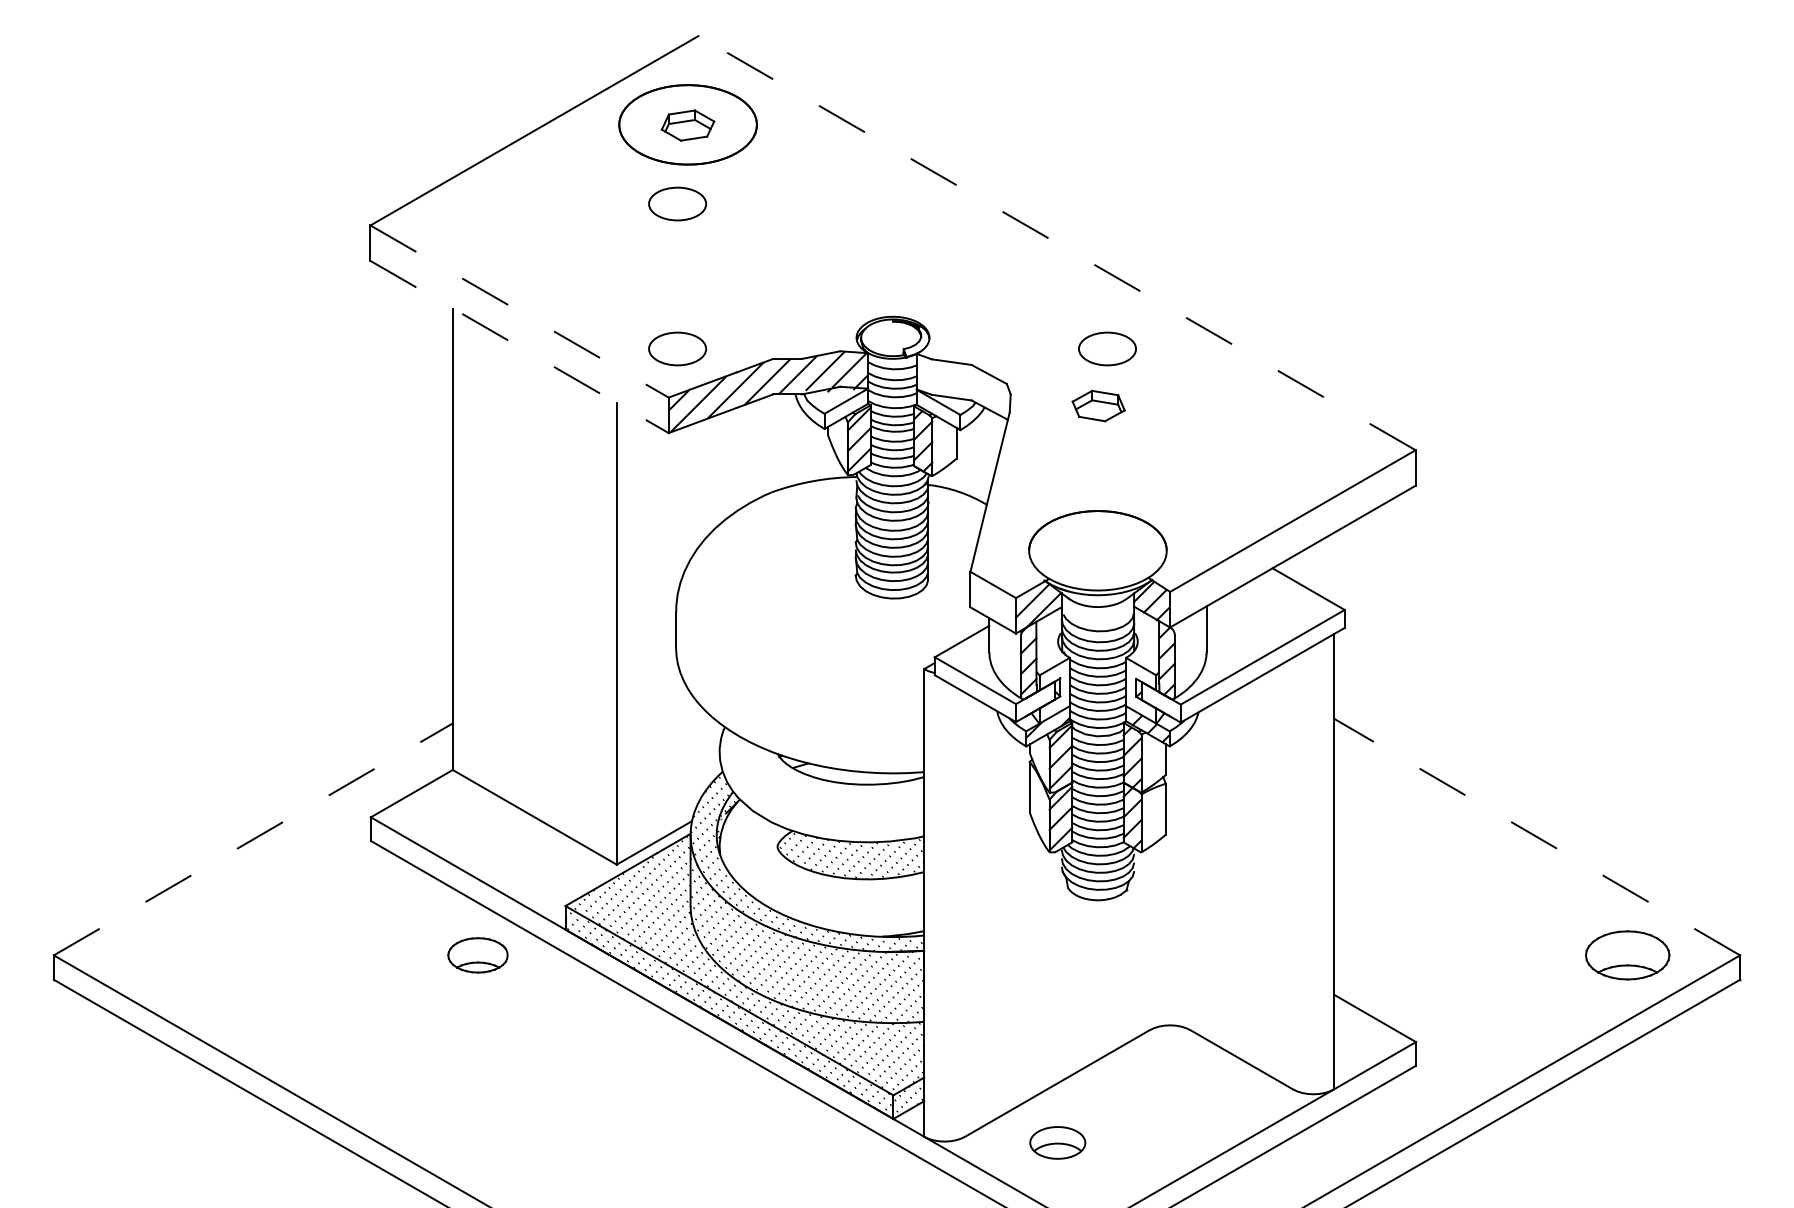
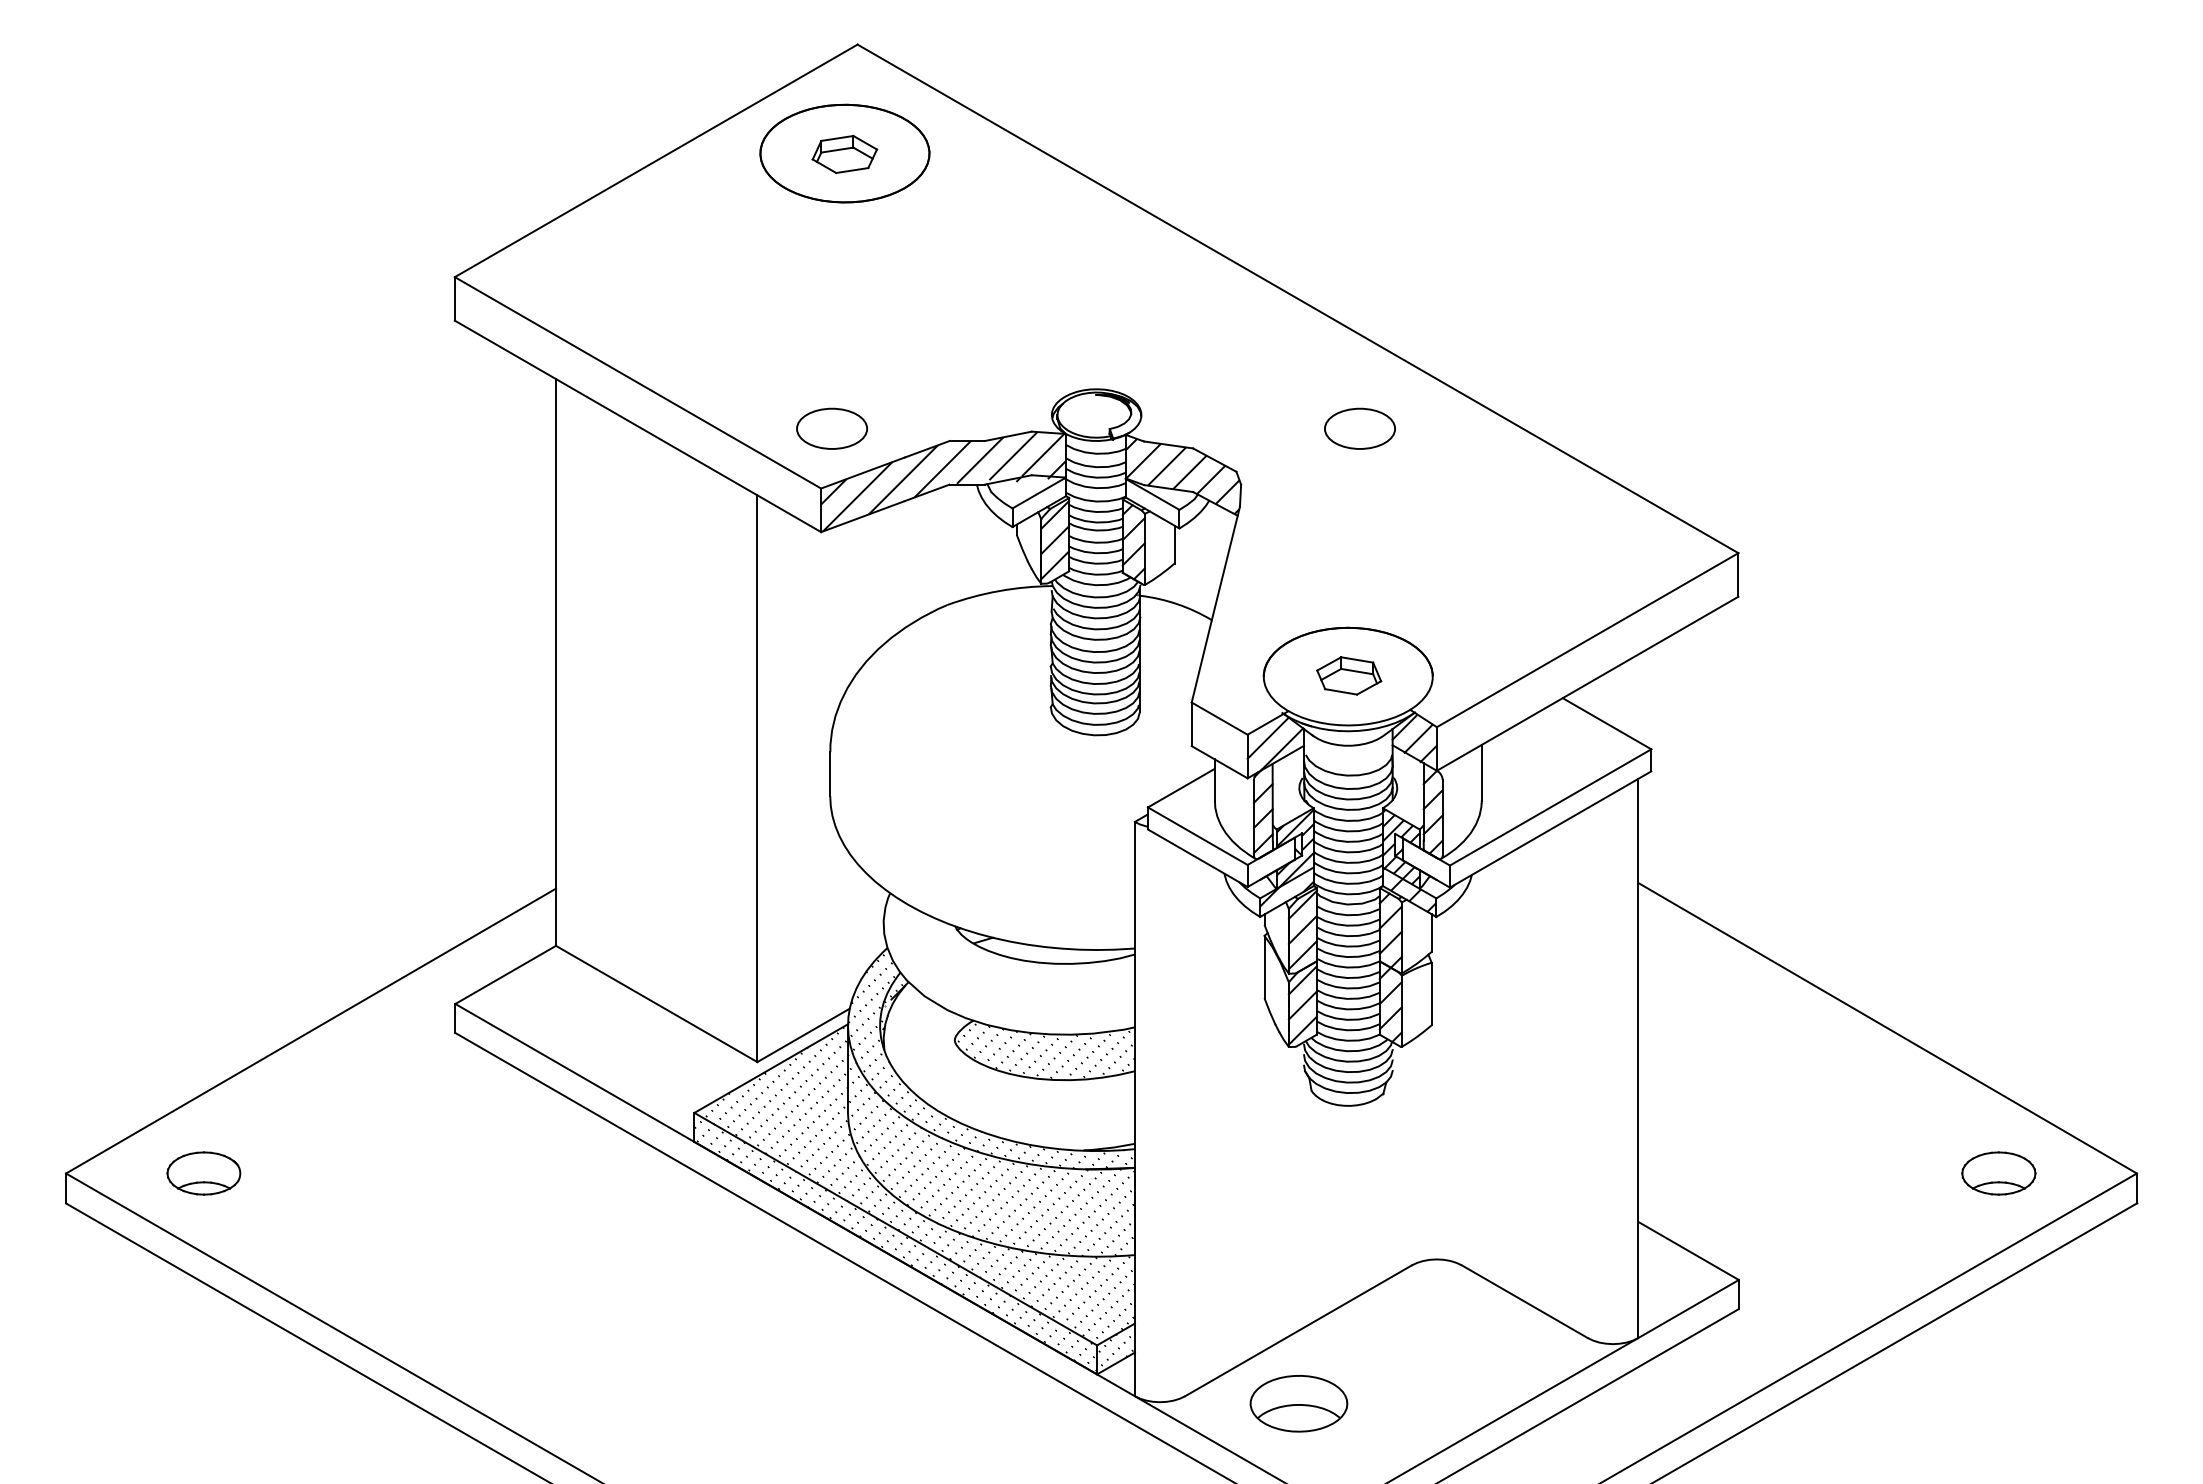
part: (677, 203) -> (831, 250), removed
line: (1057, 242) -> (1298, 298), dashed -> solid
line: (519, 312) -> (638, 383), dashed -> solid
line: (519, 347) -> (638, 426), dashed -> solid
hatch: (962, 387) -> (1182, 476), added
part: (1098, 405) -> (1349, 675), moved
hatch: (1140, 689) -> (1400, 846), added
hatch: (1054, 690) -> (1294, 848), added
line: (1537, 837) -> (1887, 1028), dashed -> solid
line: (253, 838) -> (311, 1030), dashed -> solid
part: (477, 955) -> (203, 1173), moved
part: (1627, 955) -> (1998, 1173), size x0.71
part: (1057, 1142) -> (1298, 1403), size x1.43

